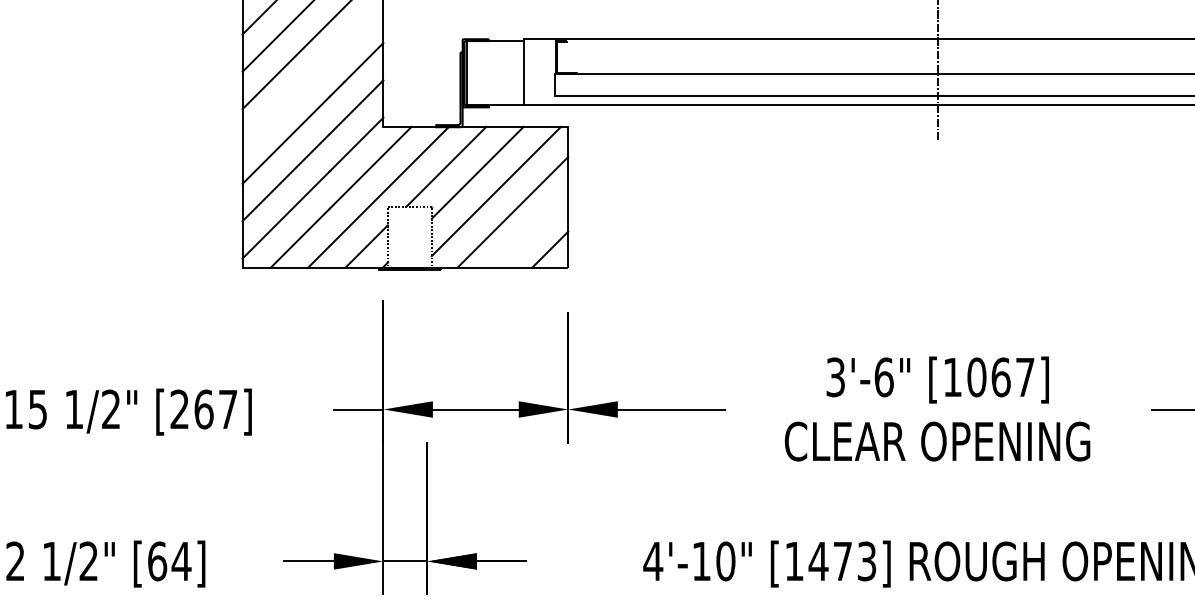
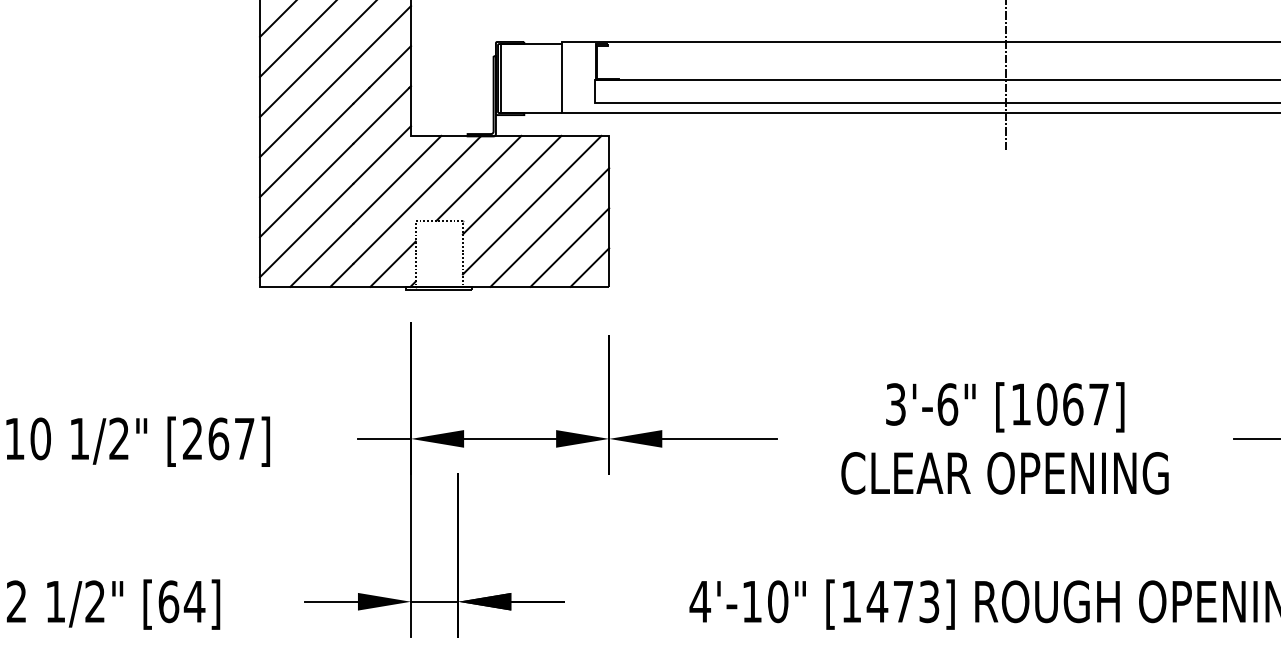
line: (312, 75) -> (335, 80), added
line: (531, 230) -> (569, 247), added
text: (37, 409) -> (40, 438), 15 -> 10

